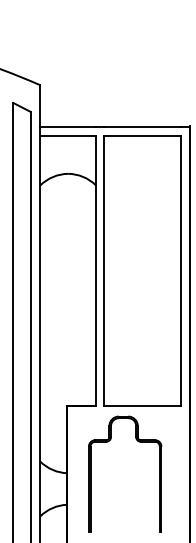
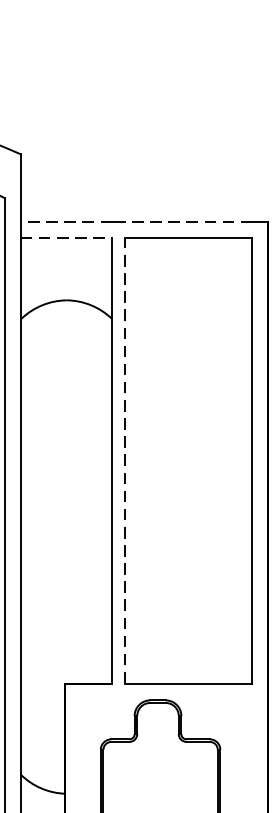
line: (68, 126) -> (67, 222), solid -> dashed
line: (142, 126) -> (189, 222), solid -> dashed
line: (68, 136) -> (67, 238), solid -> dashed
line: (103, 270) -> (124, 459), solid -> dashed

